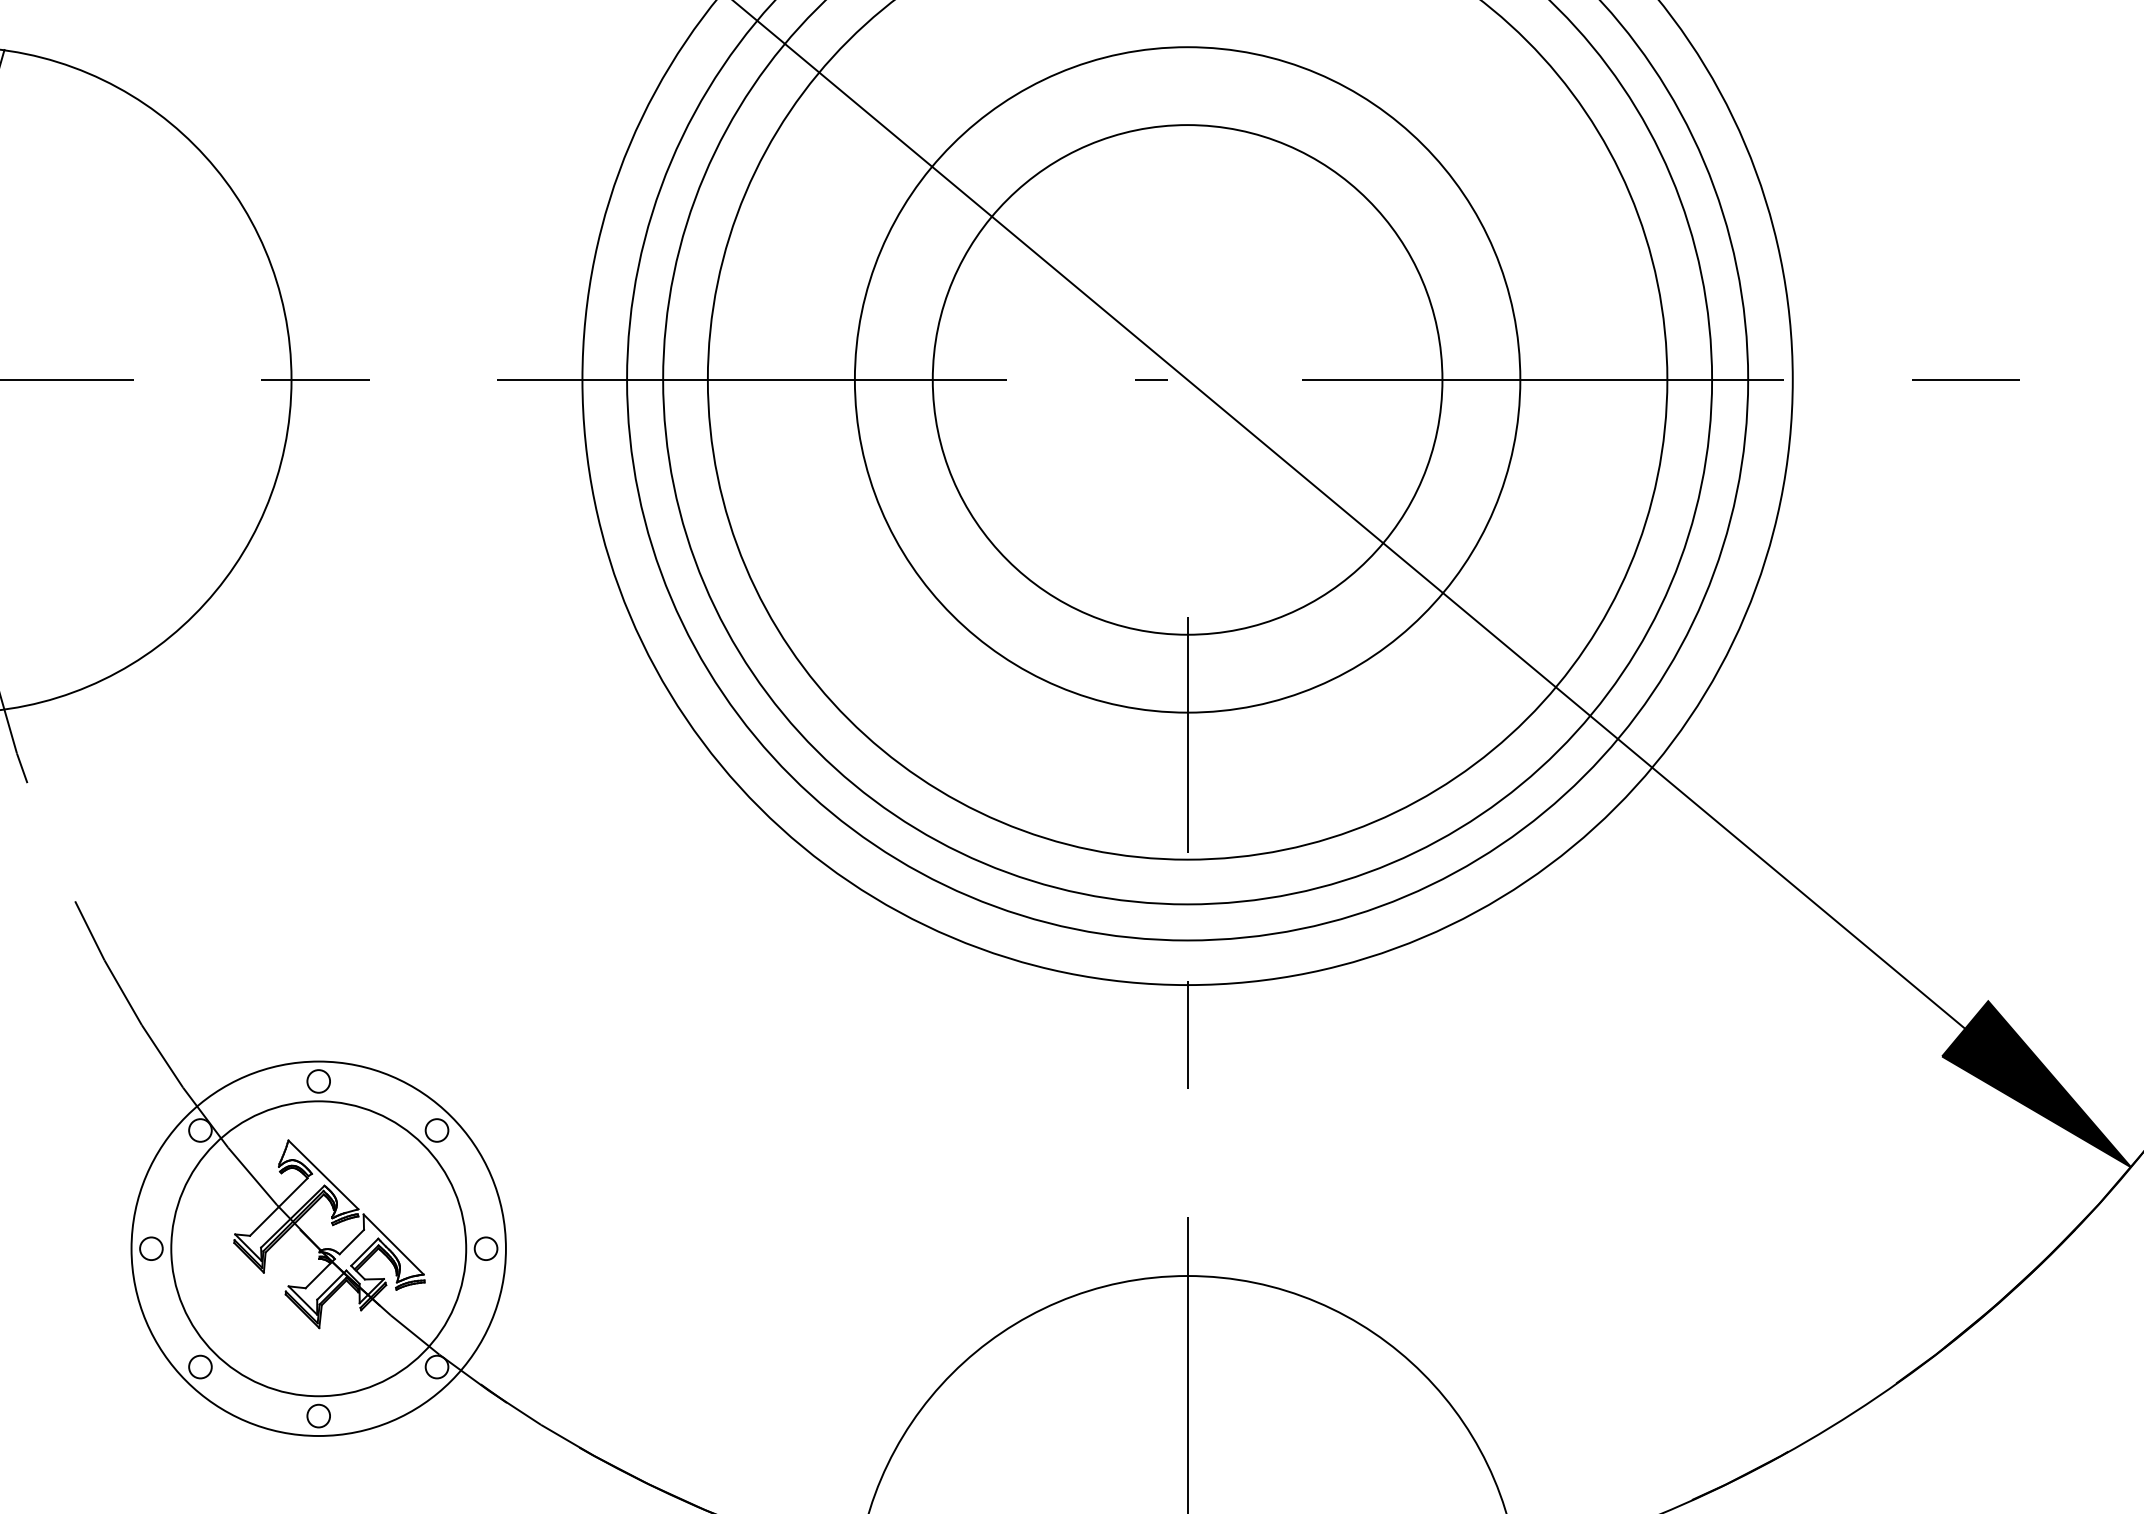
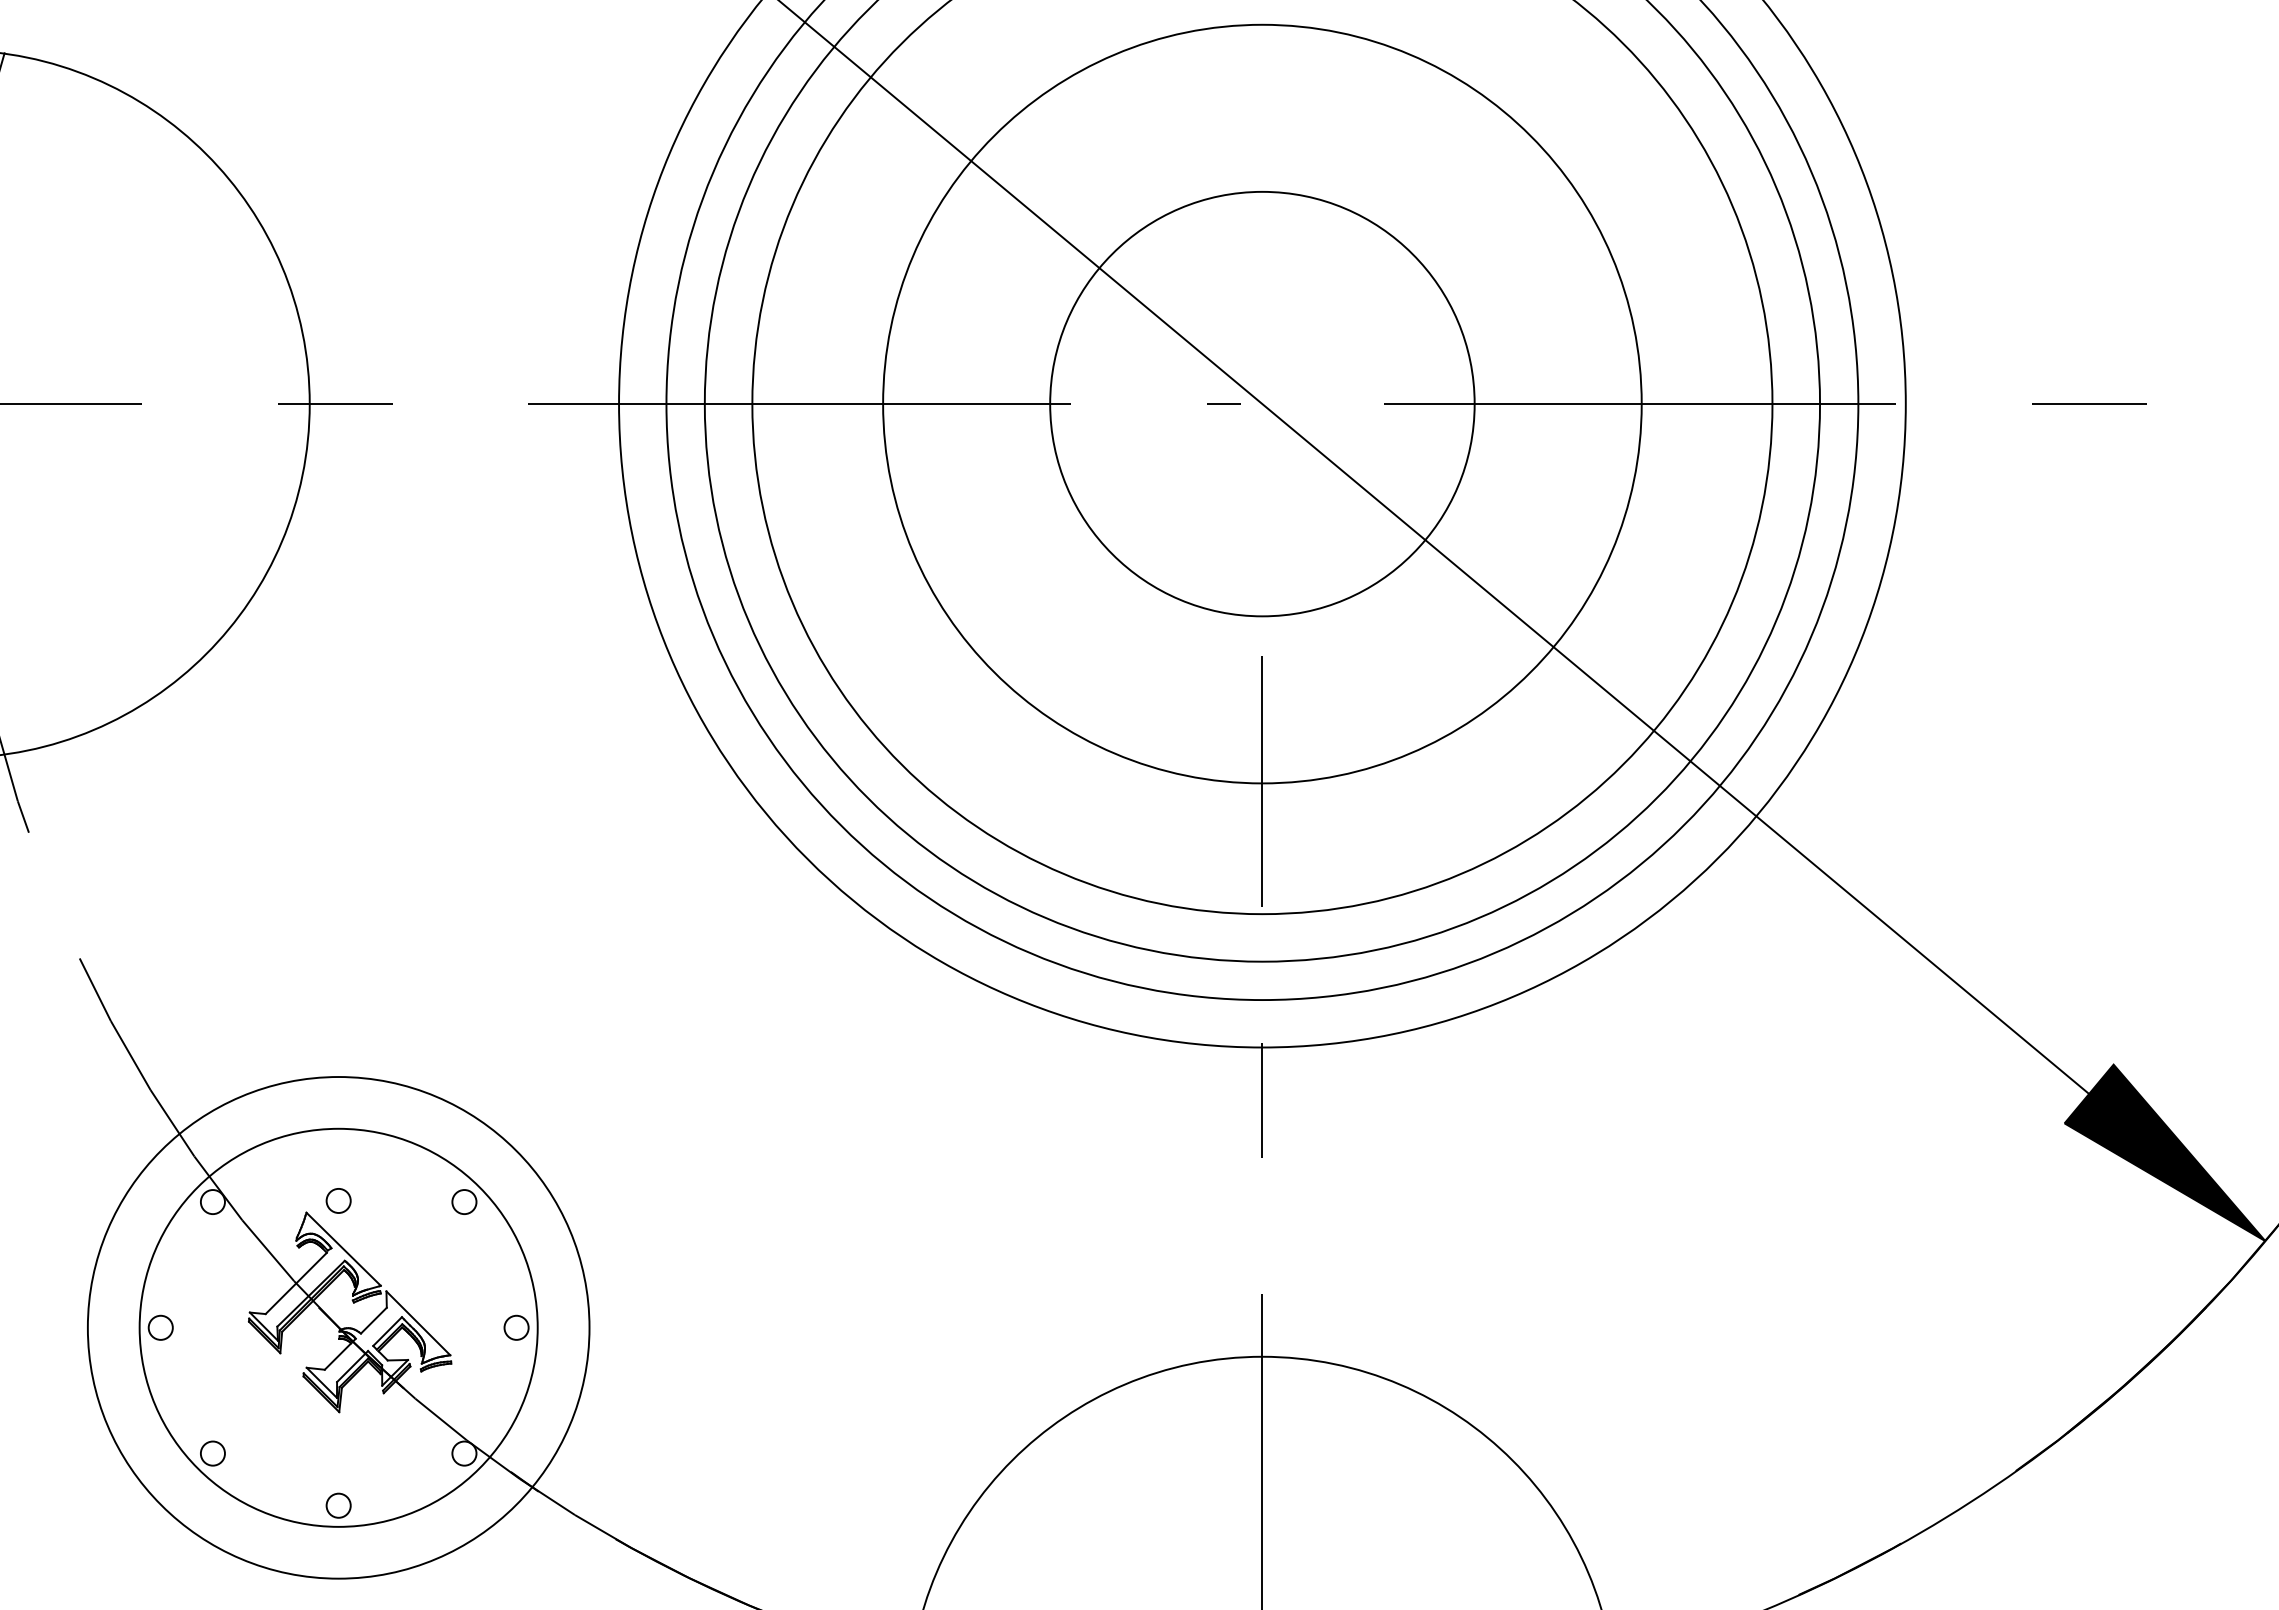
circle: (1187, 379) -> (1262, 403), size x0.6
circle: (1187, 380) -> (1262, 404), size x1.4
circle: (318, 1081) -> (338, 1200), moved
circle: (318, 1248) -> (338, 1327), size x1.6

